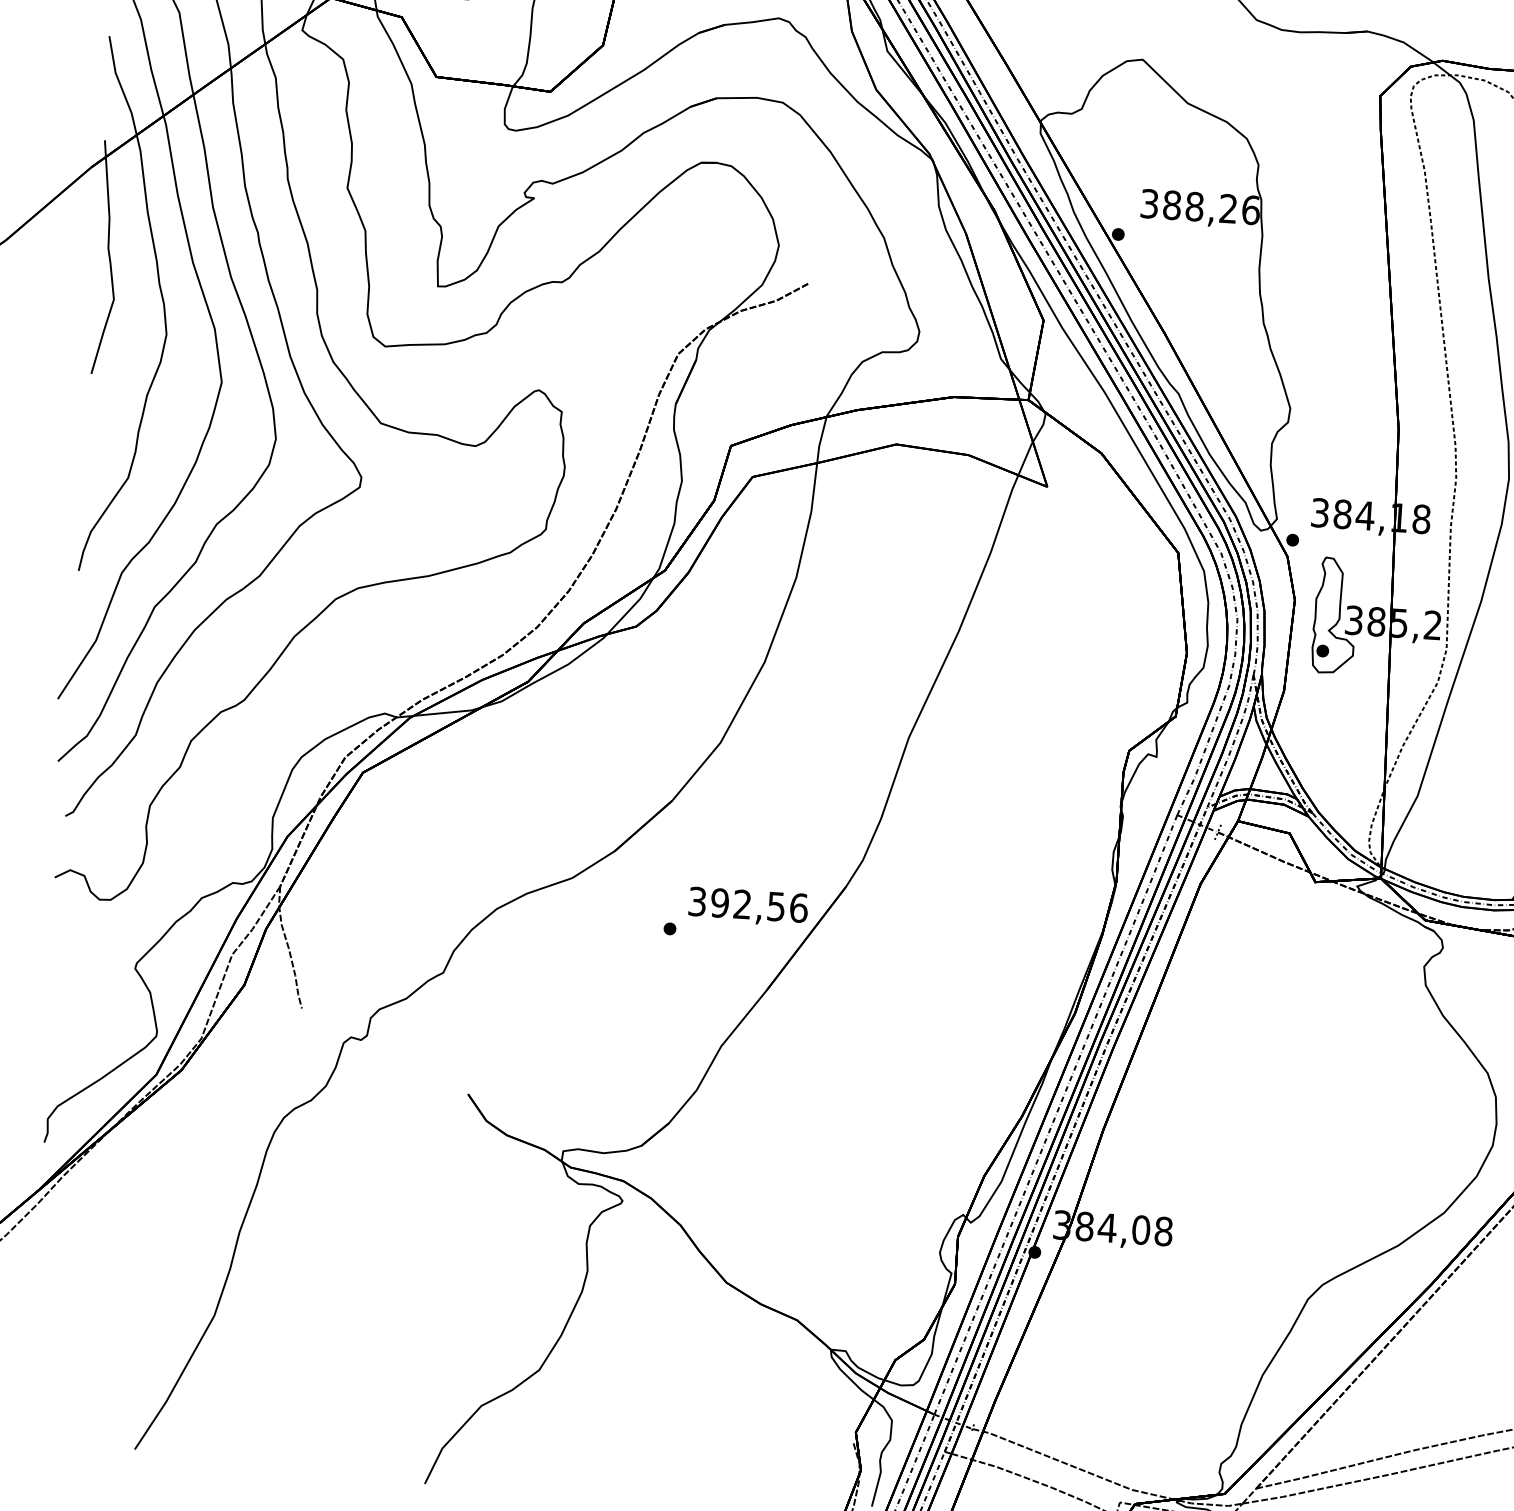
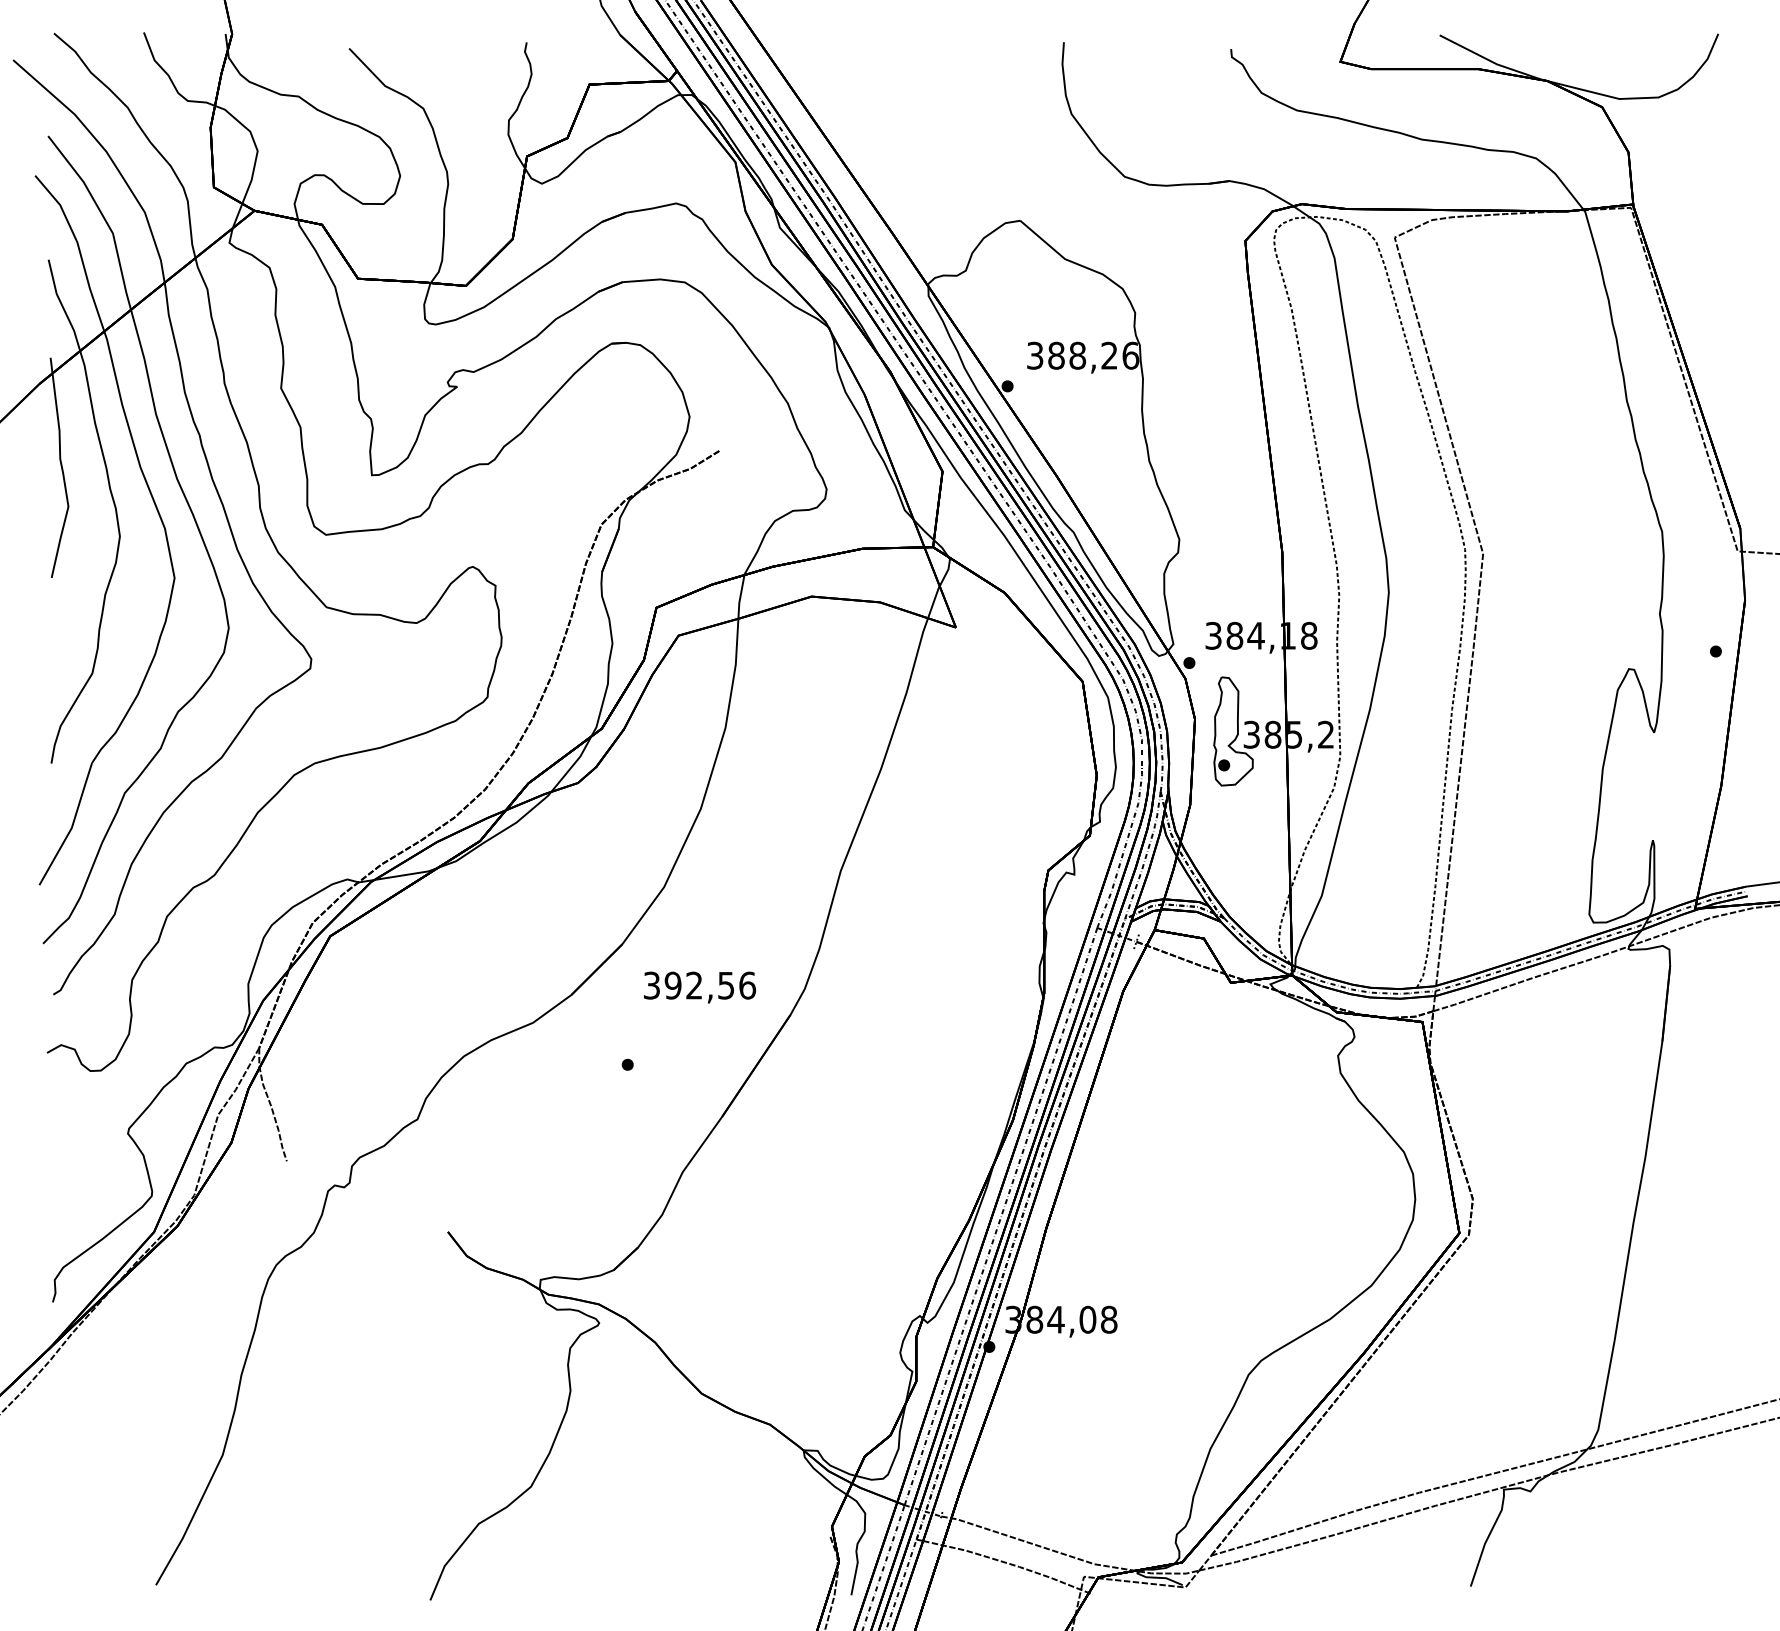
text: (748, 906) -> (700, 987), moved

